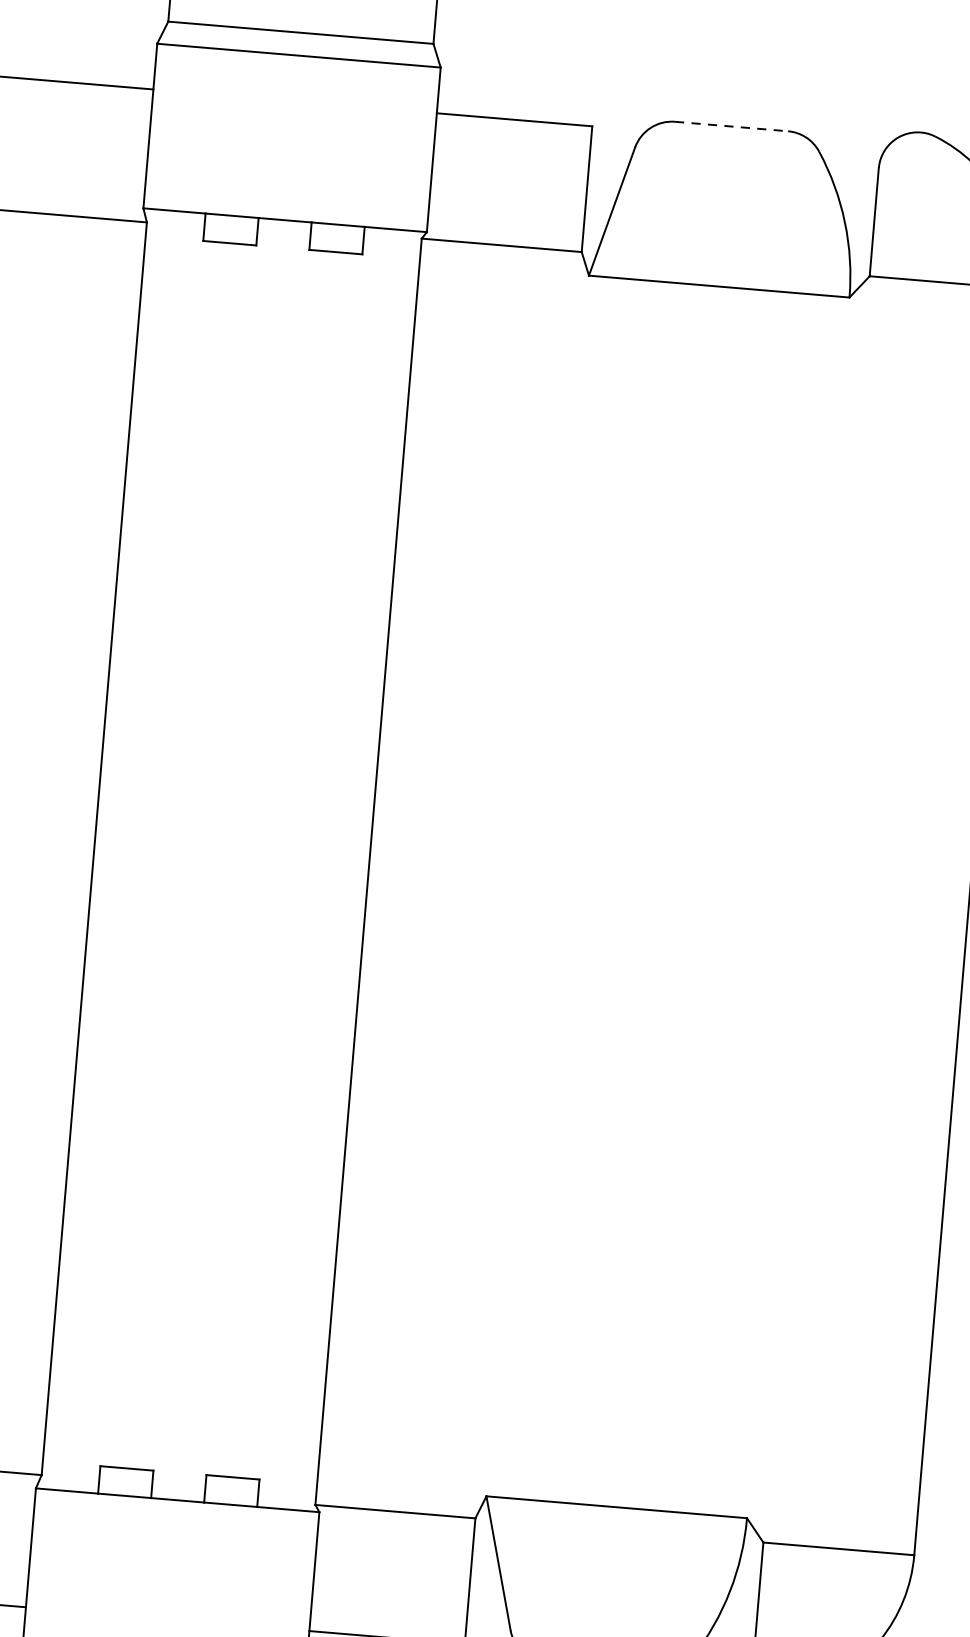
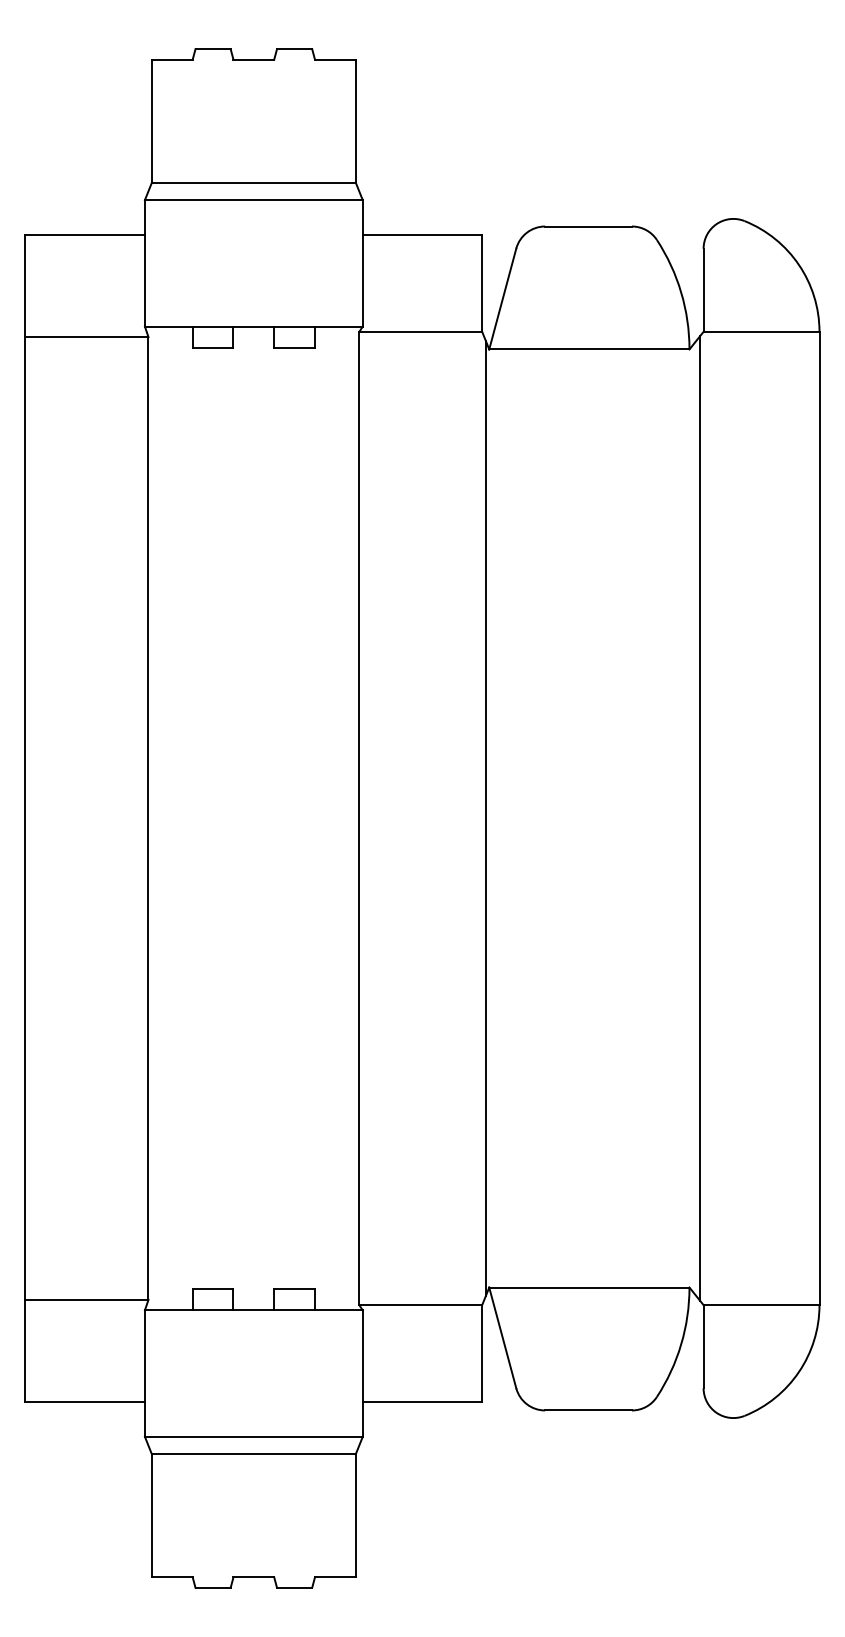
line: (732, 126) -> (589, 226), dashed -> solid
line: (532, 885) -> (485, 818), added
line: (812, 909) -> (700, 818), added

